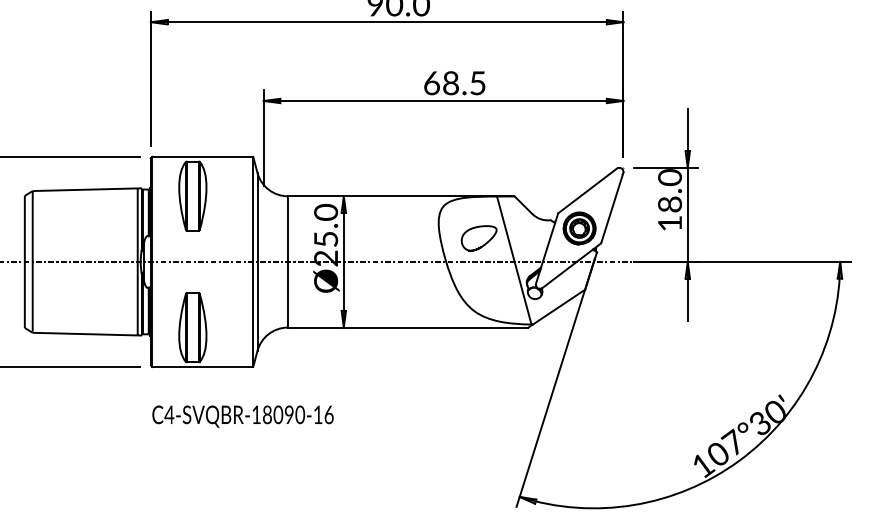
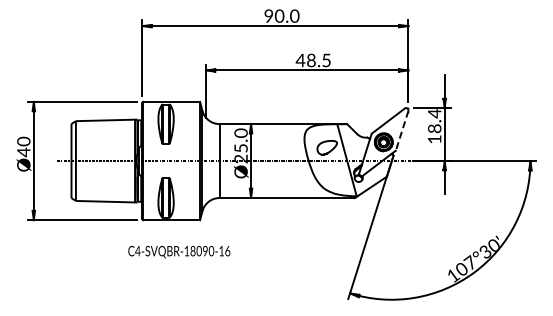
text: (431, 83) -> (300, 60), 68.5 -> 48.5
text: (669, 177) -> (434, 113), 18.0 -> 18.4
line: (612, 207) -> (402, 130), solid -> dashed
text: (243, 417) -> (179, 252), moved

